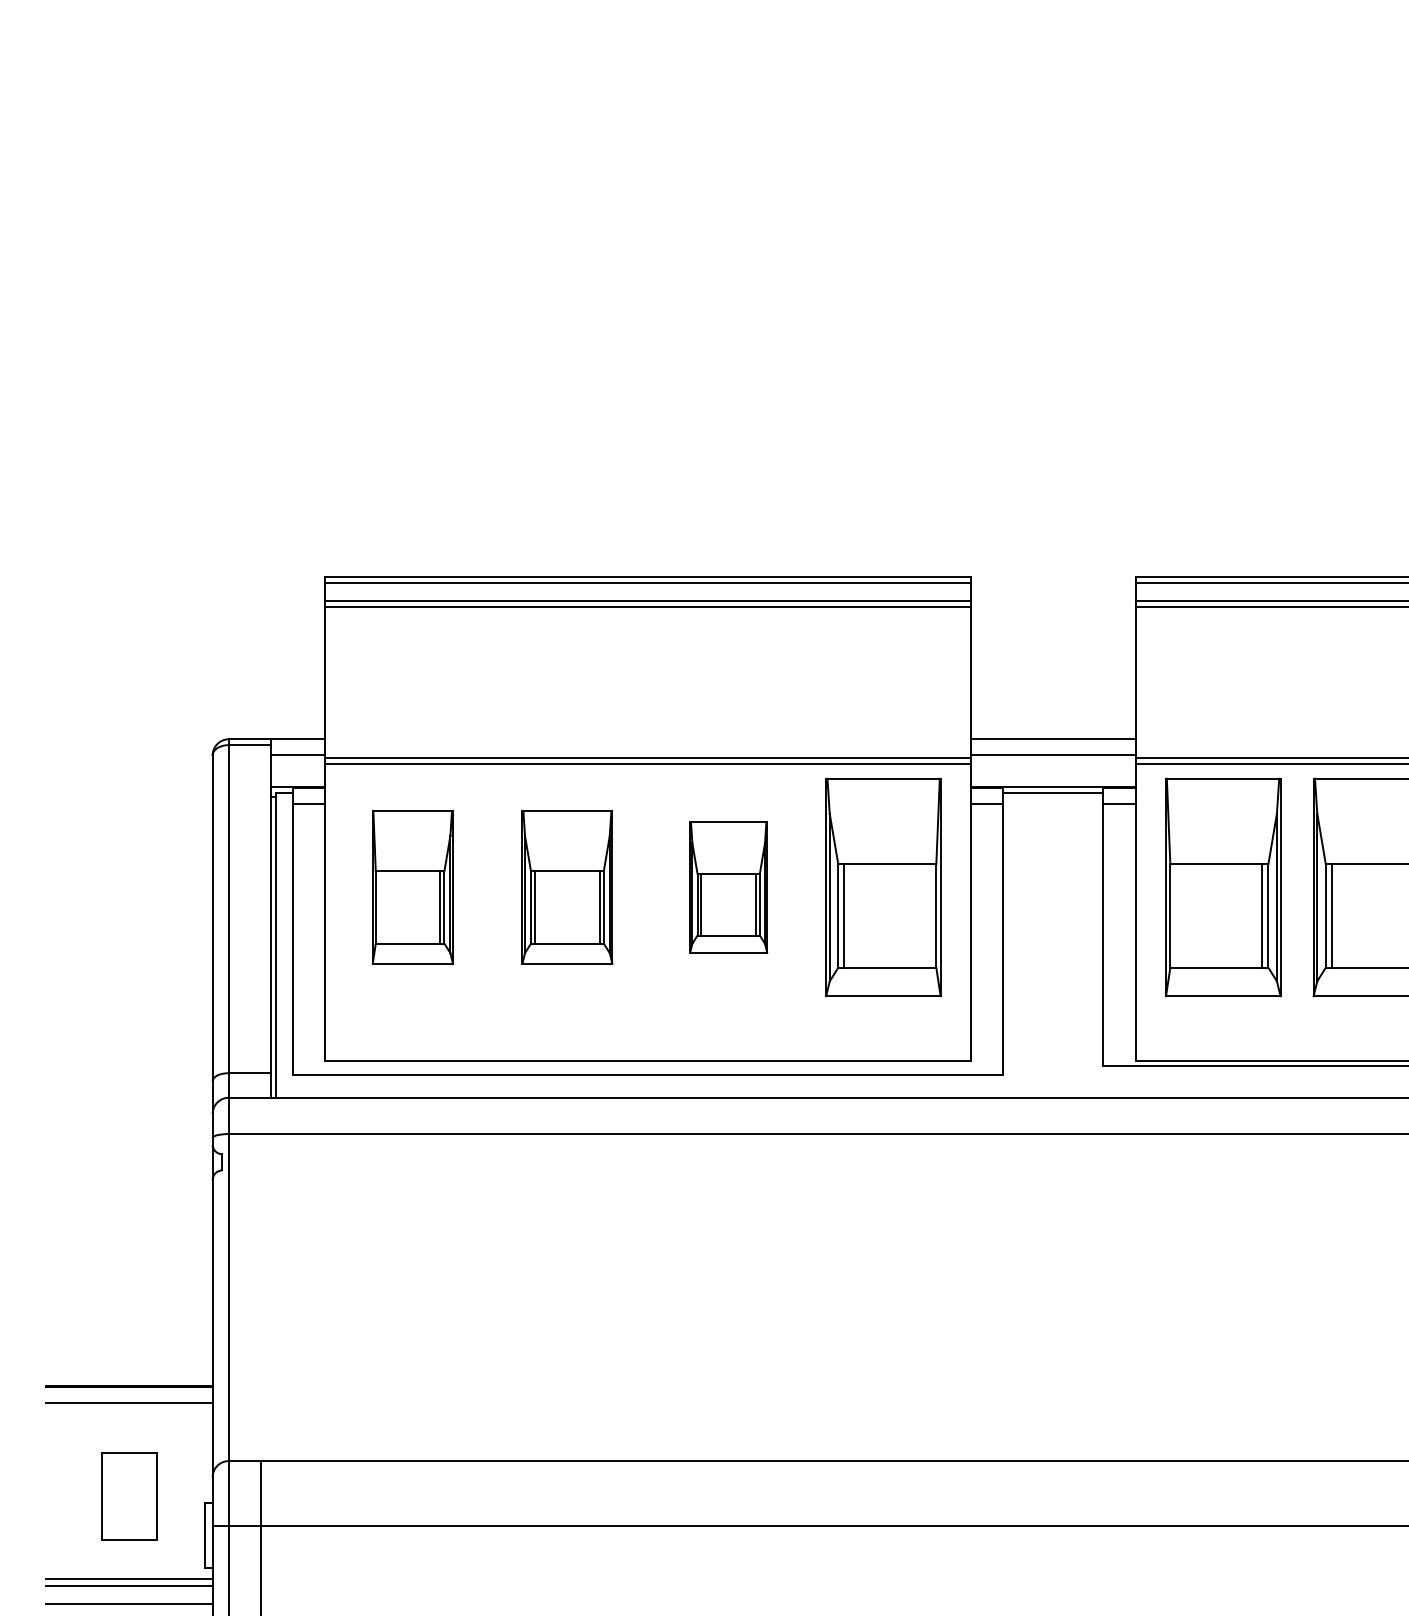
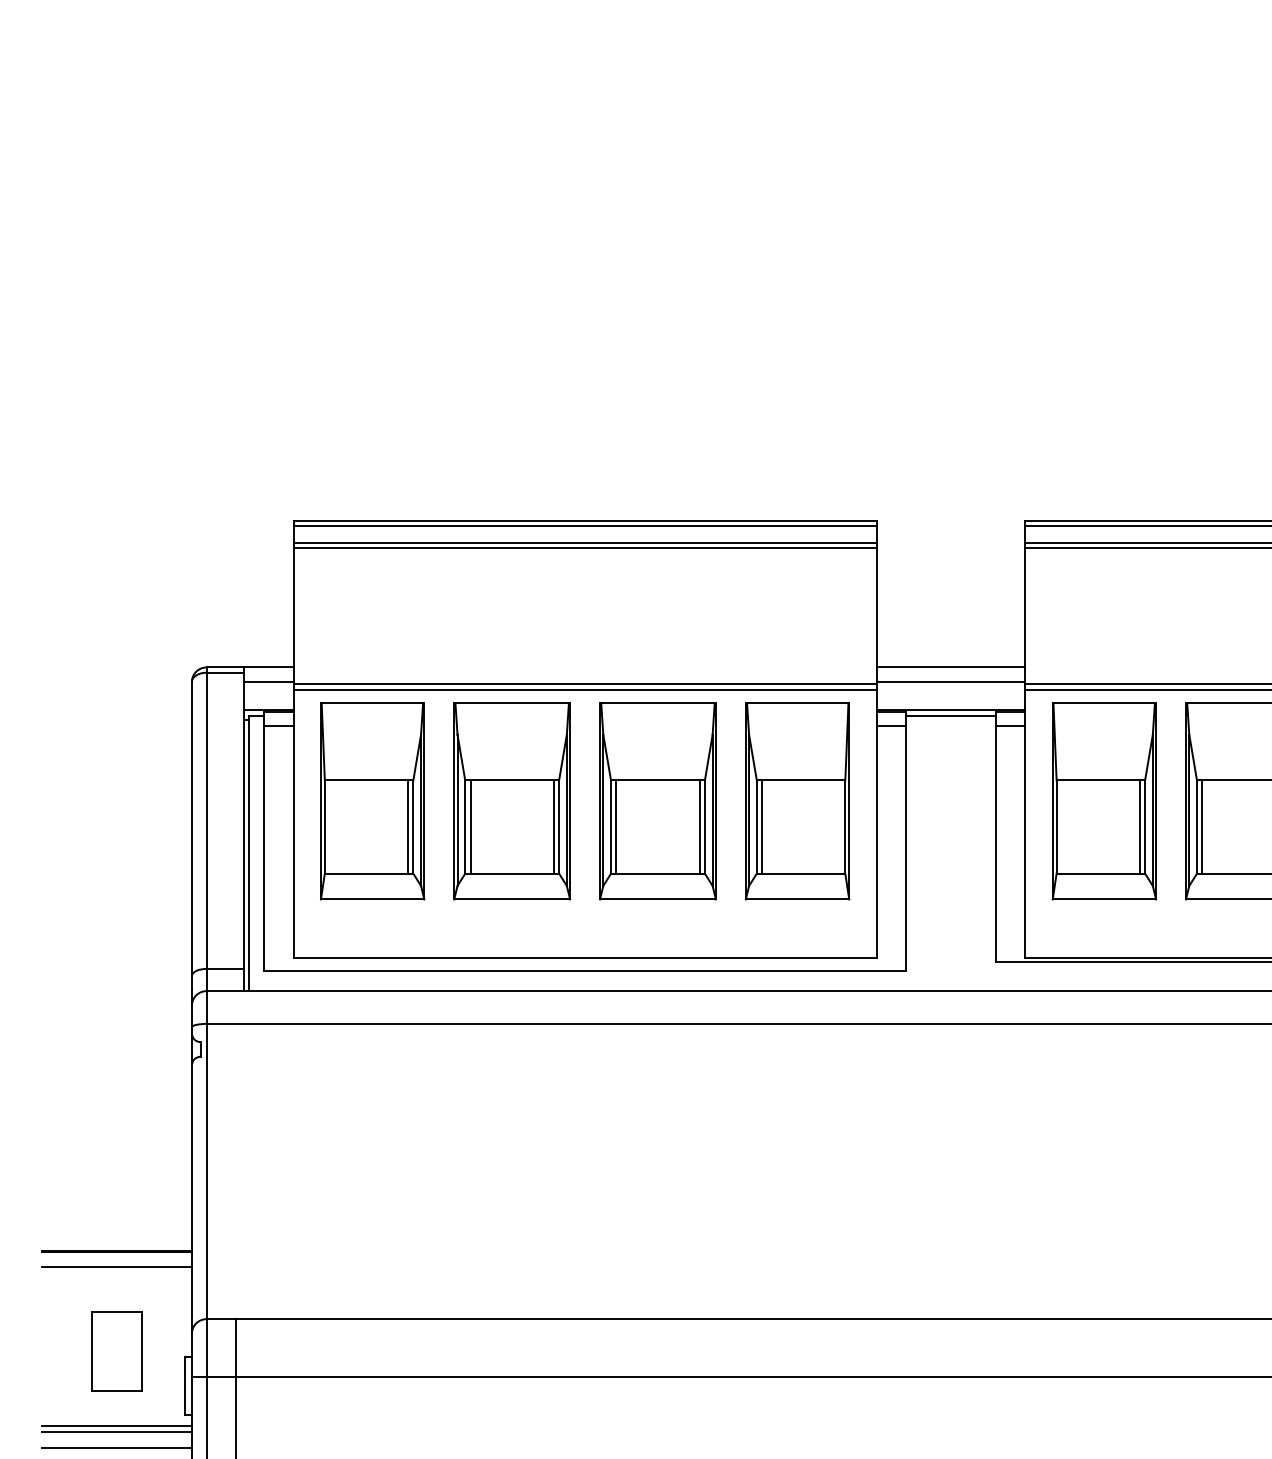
part: (412, 887) -> (372, 801), size x1.43
part: (567, 887) -> (512, 801), size x1.43
part: (728, 887) -> (657, 801), size x1.67

